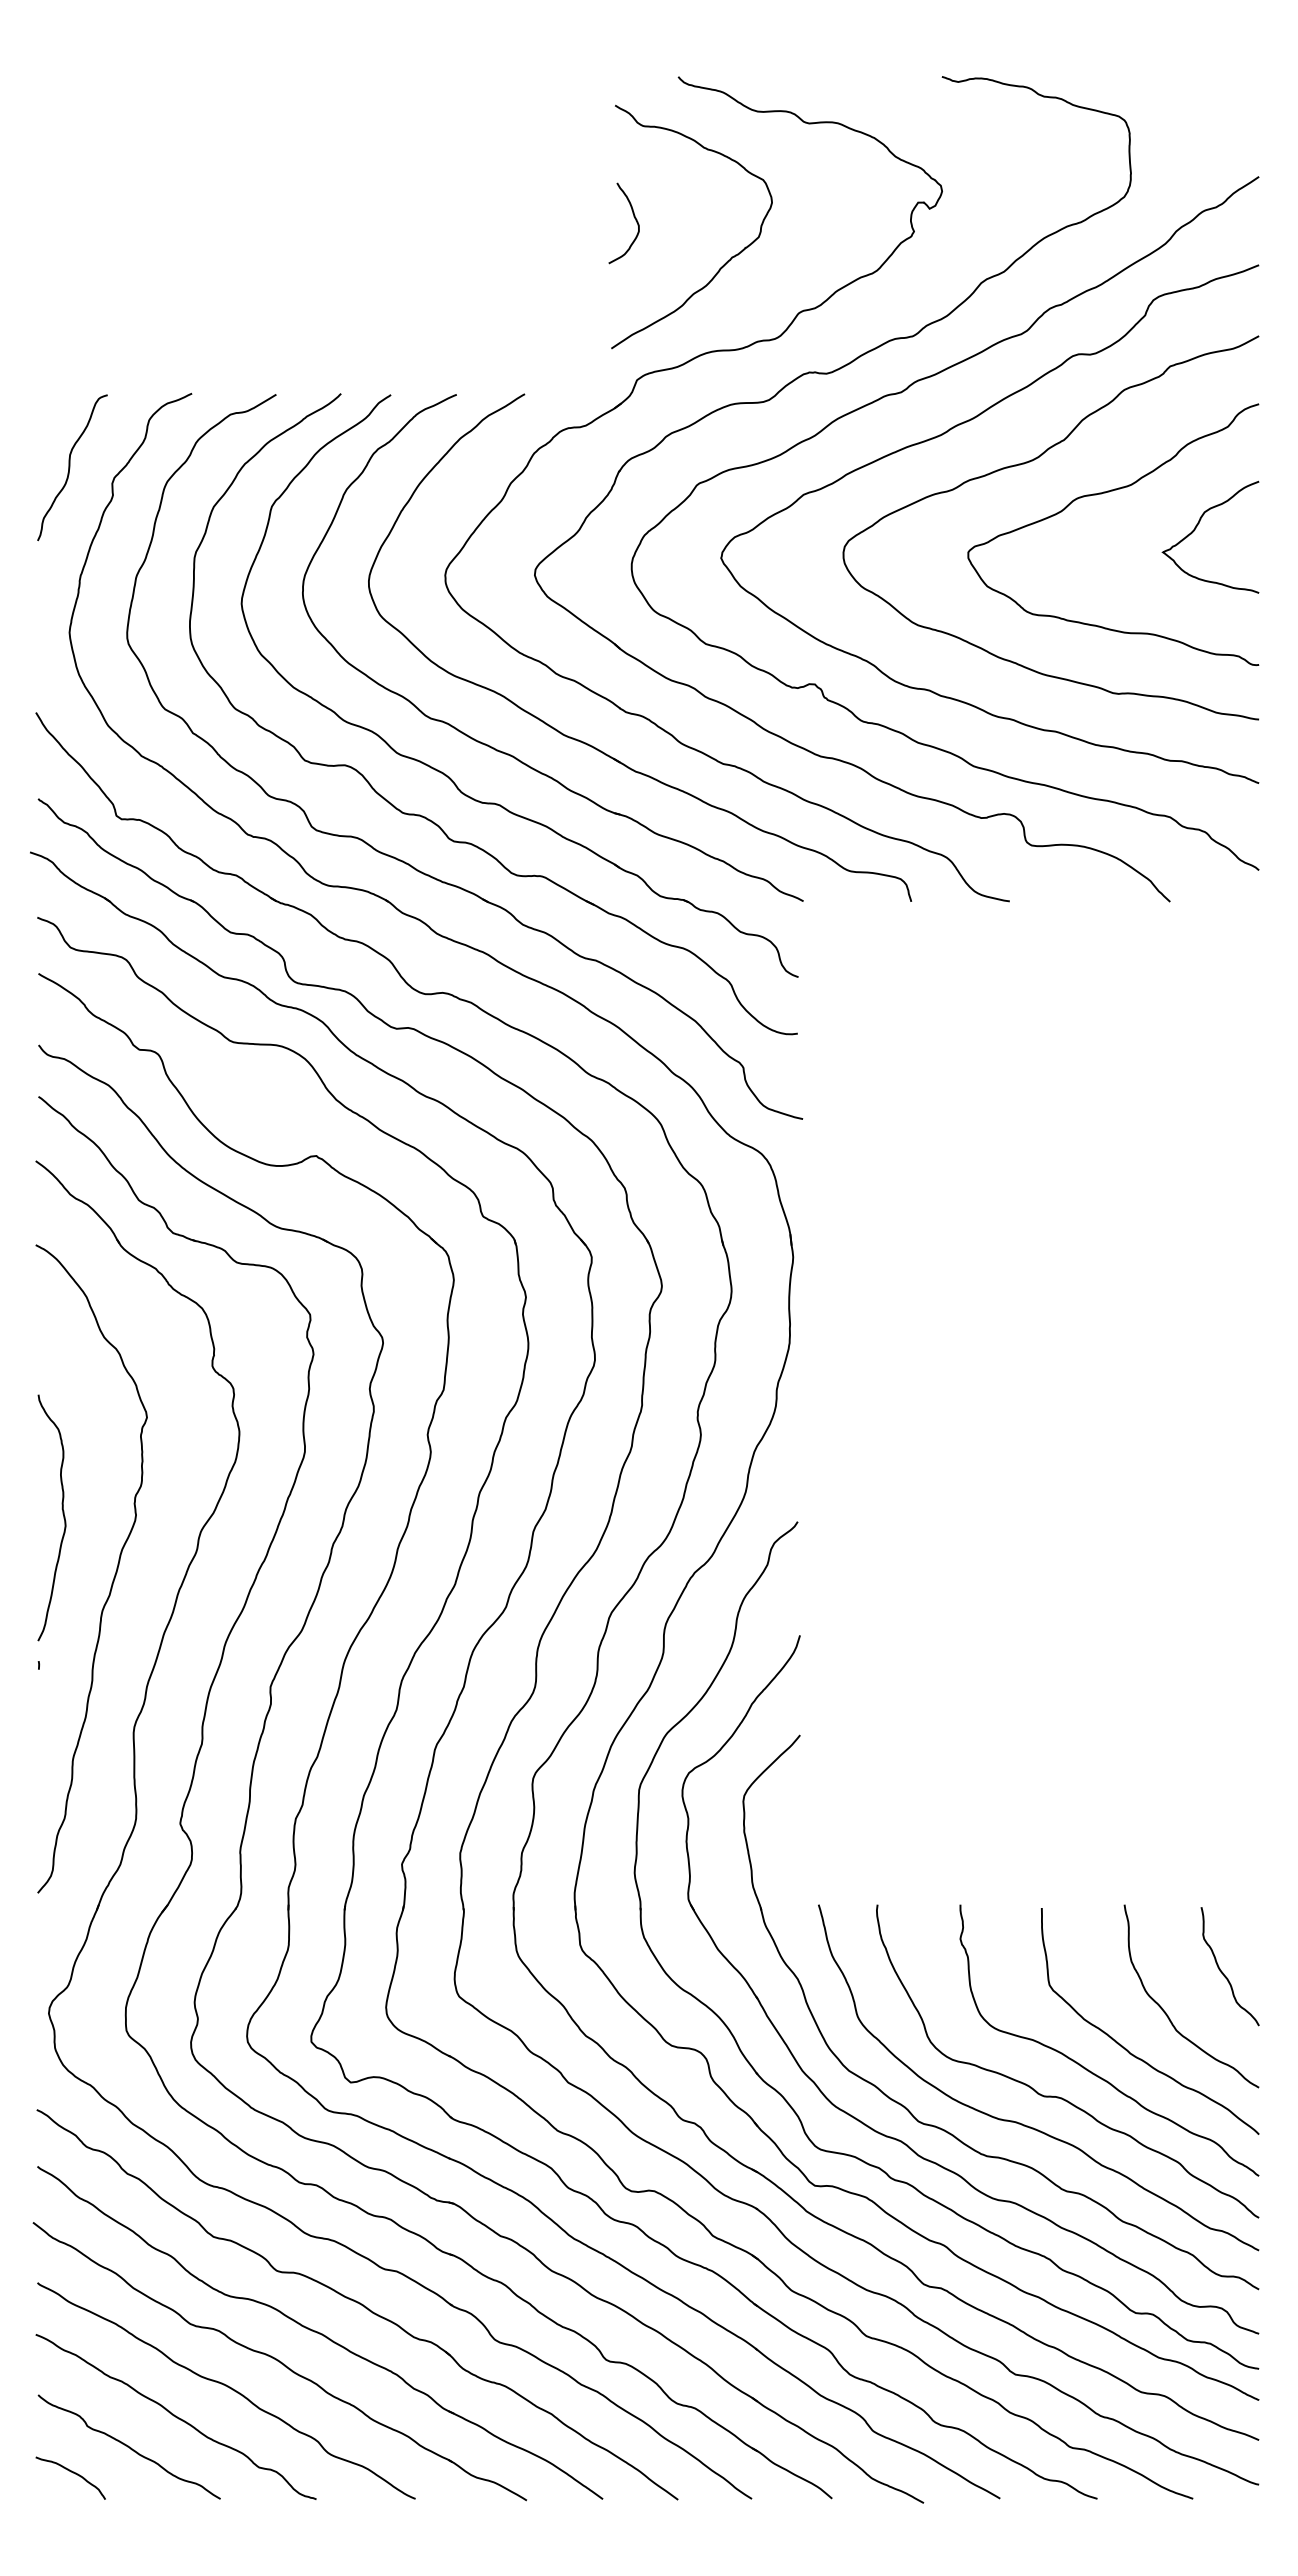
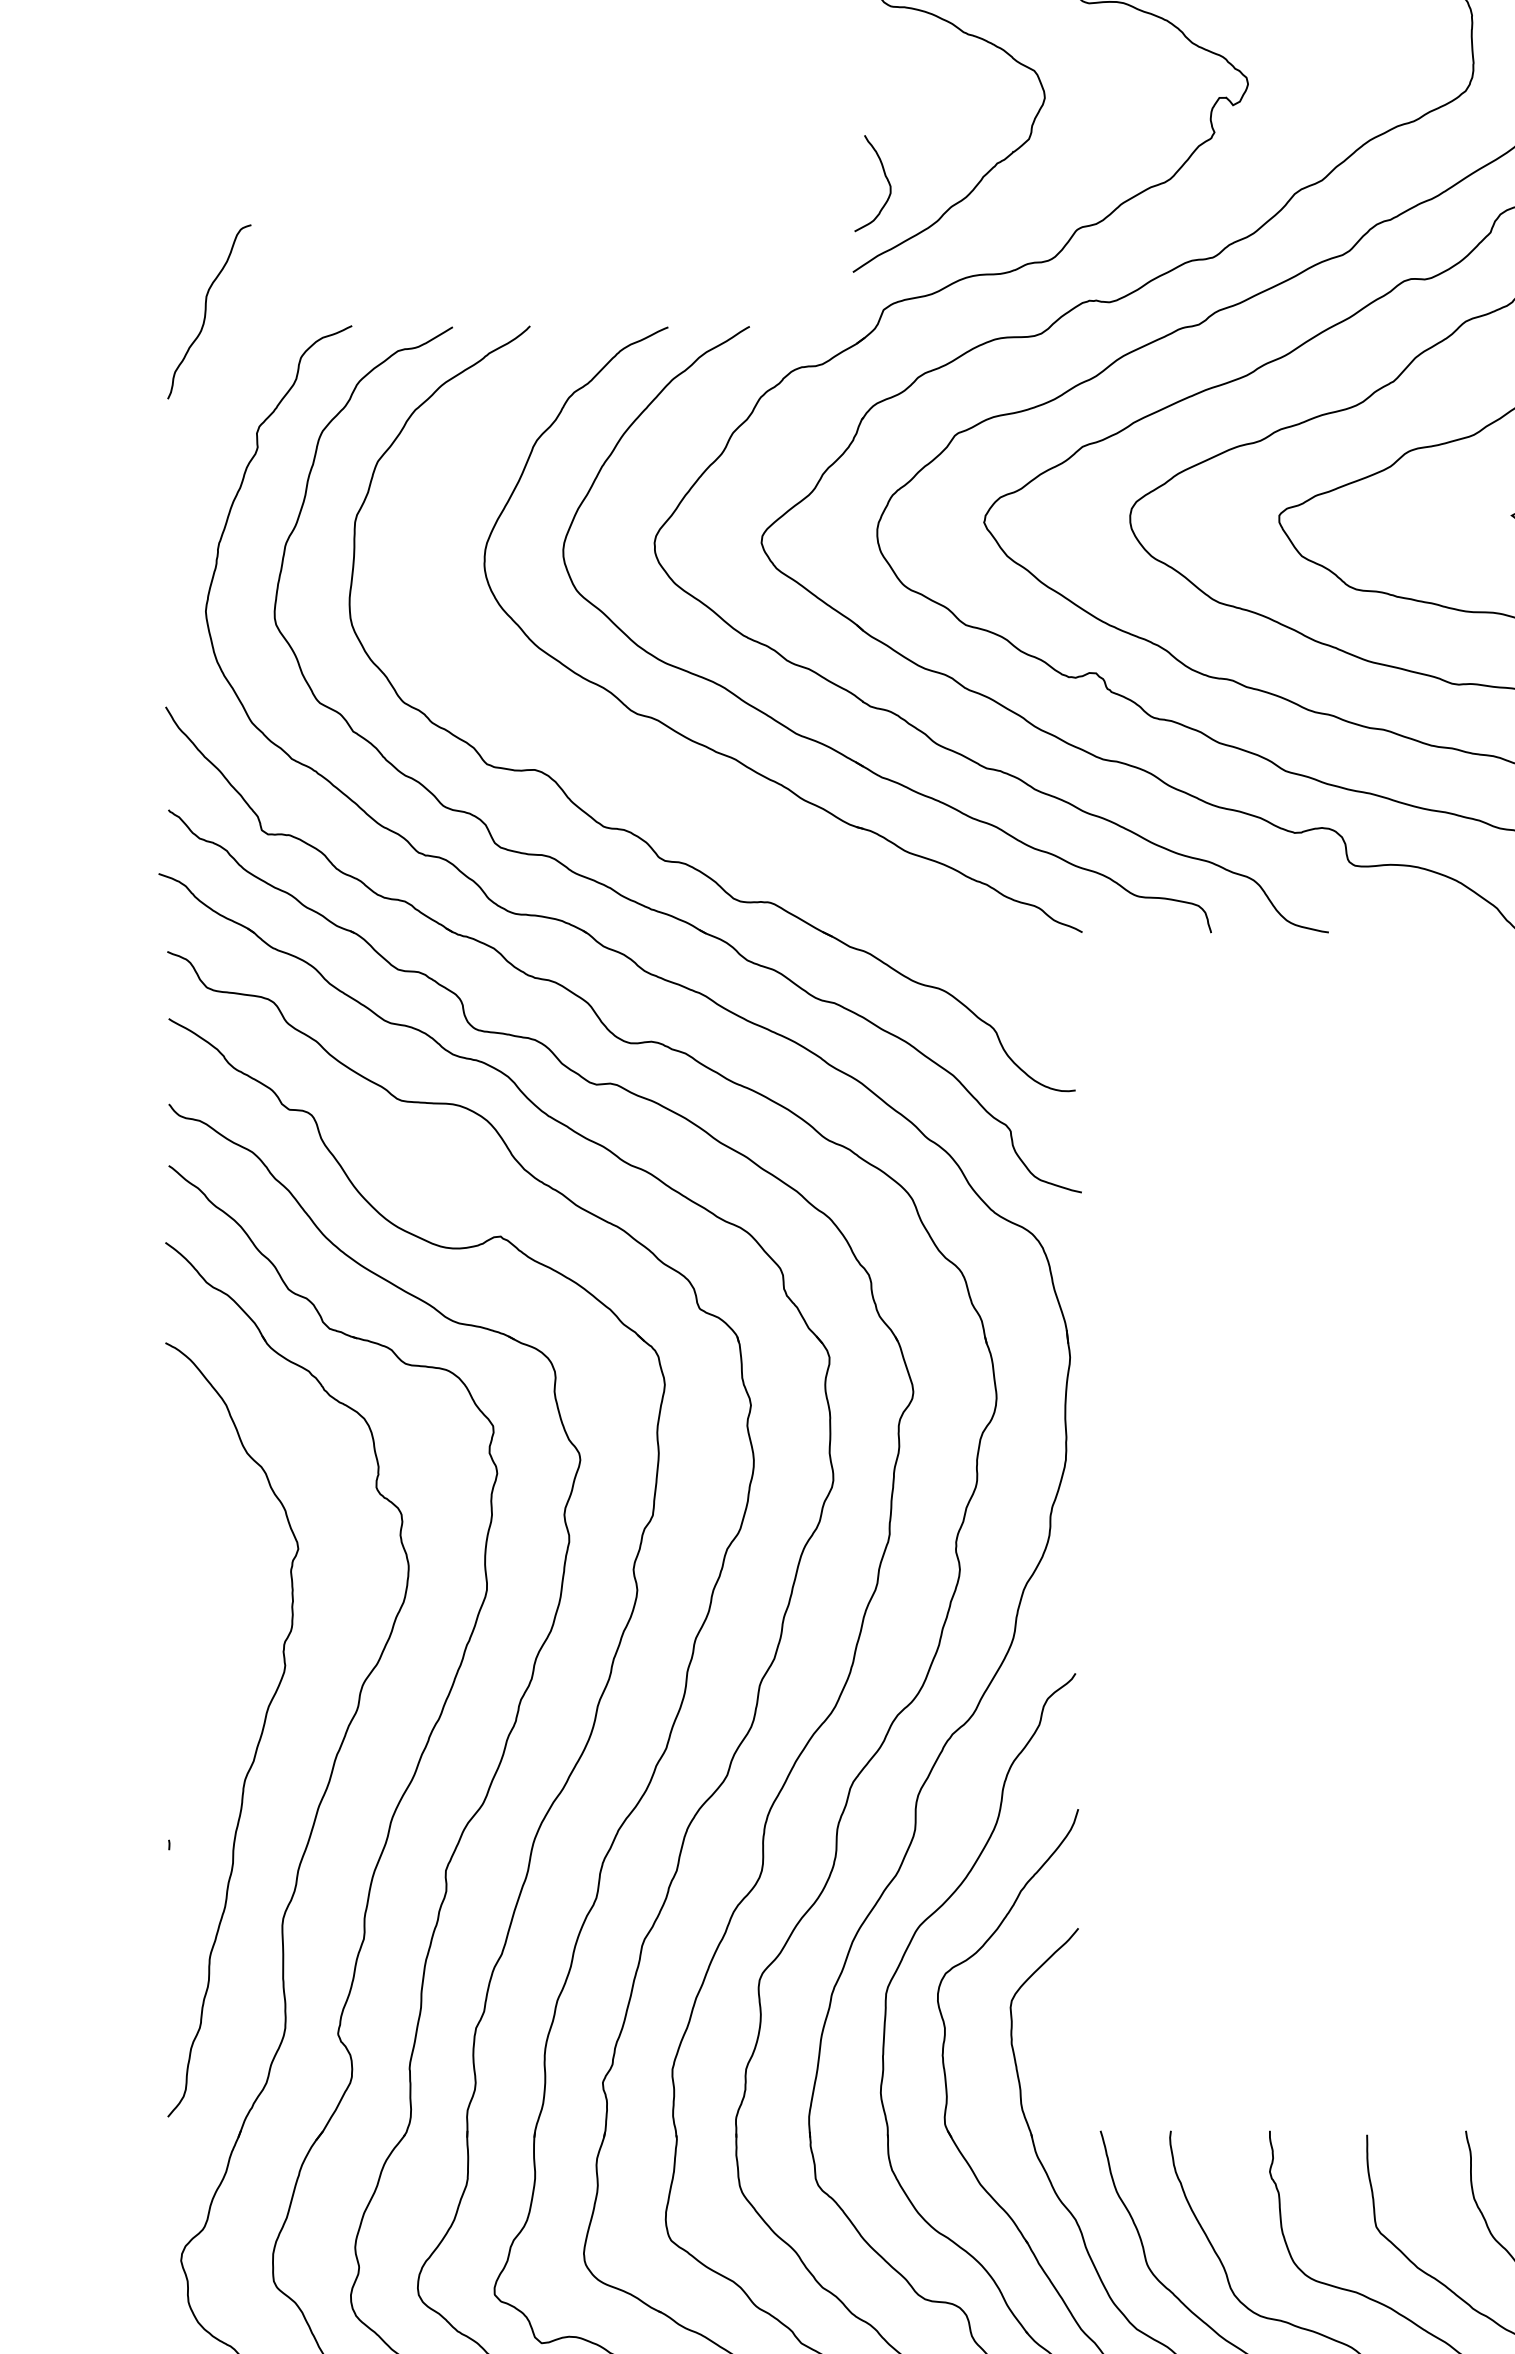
curve: (634, 218) -> (885, 177), moved
curve: (70, 467) -> (206, 311), moved
part: (449, 776) -> (659, 783), removed
curve: (62, 1514) -> (197, 1664), removed

